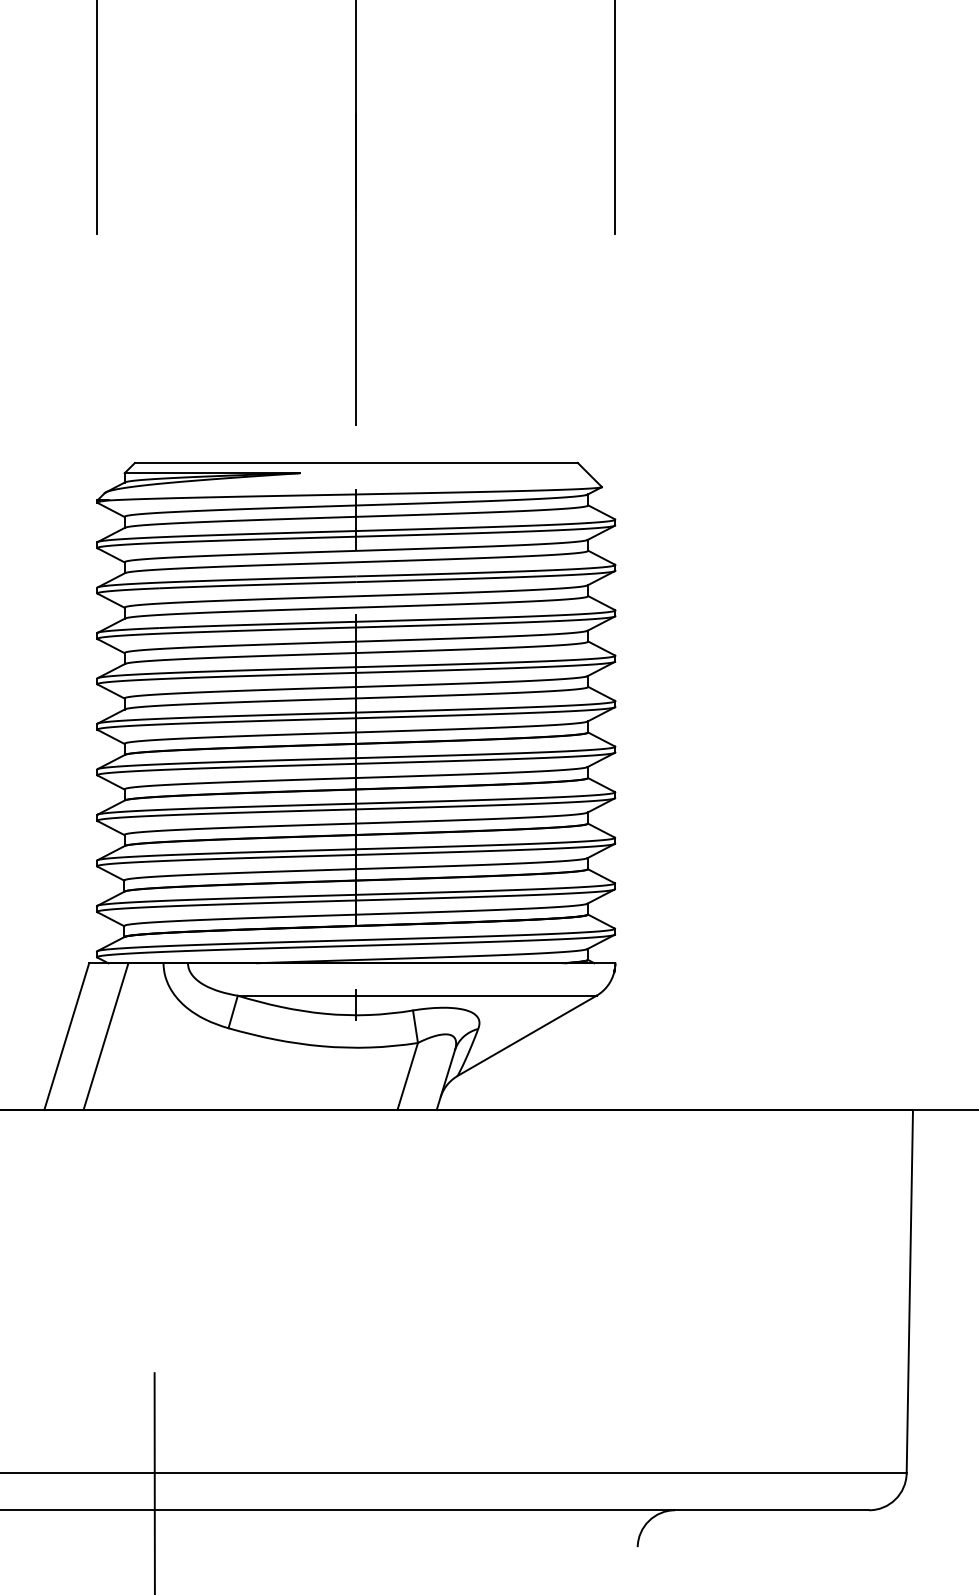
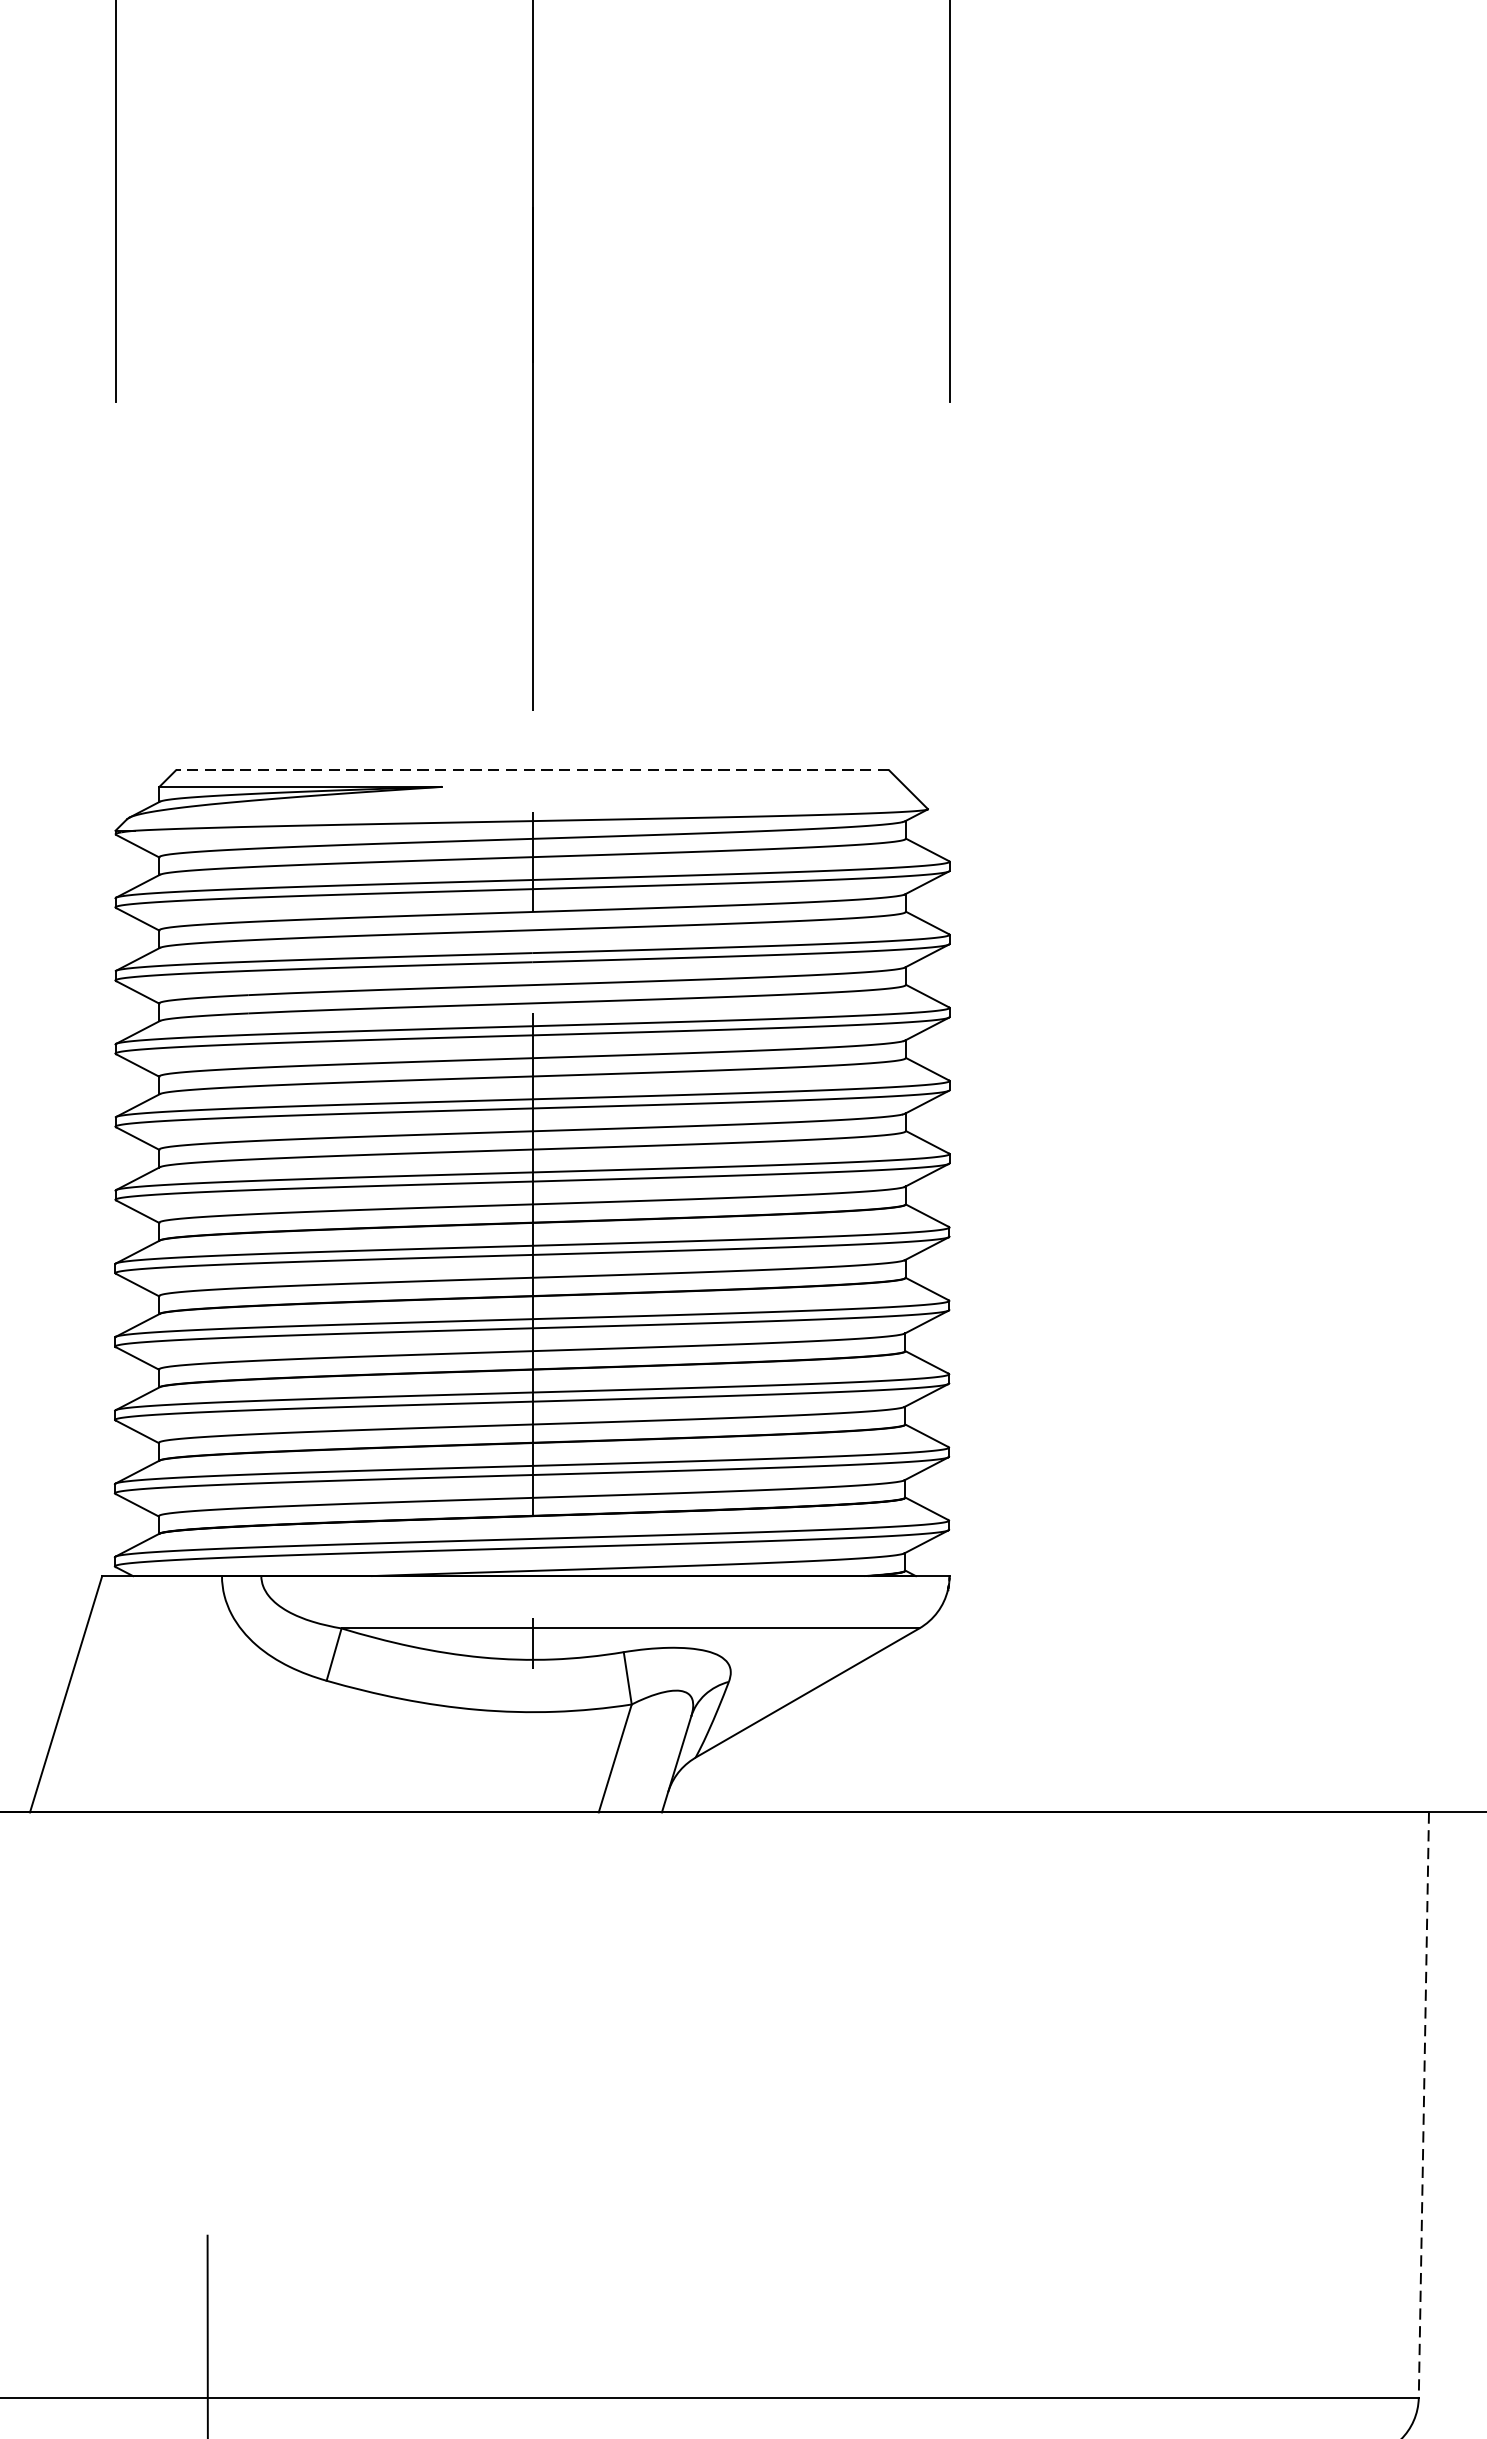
line: (355, 462) -> (531, 769), solid -> dashed
line: (105, 1036) -> (128, 1694), removed
line: (909, 1291) -> (1423, 2104), solid -> dashed

